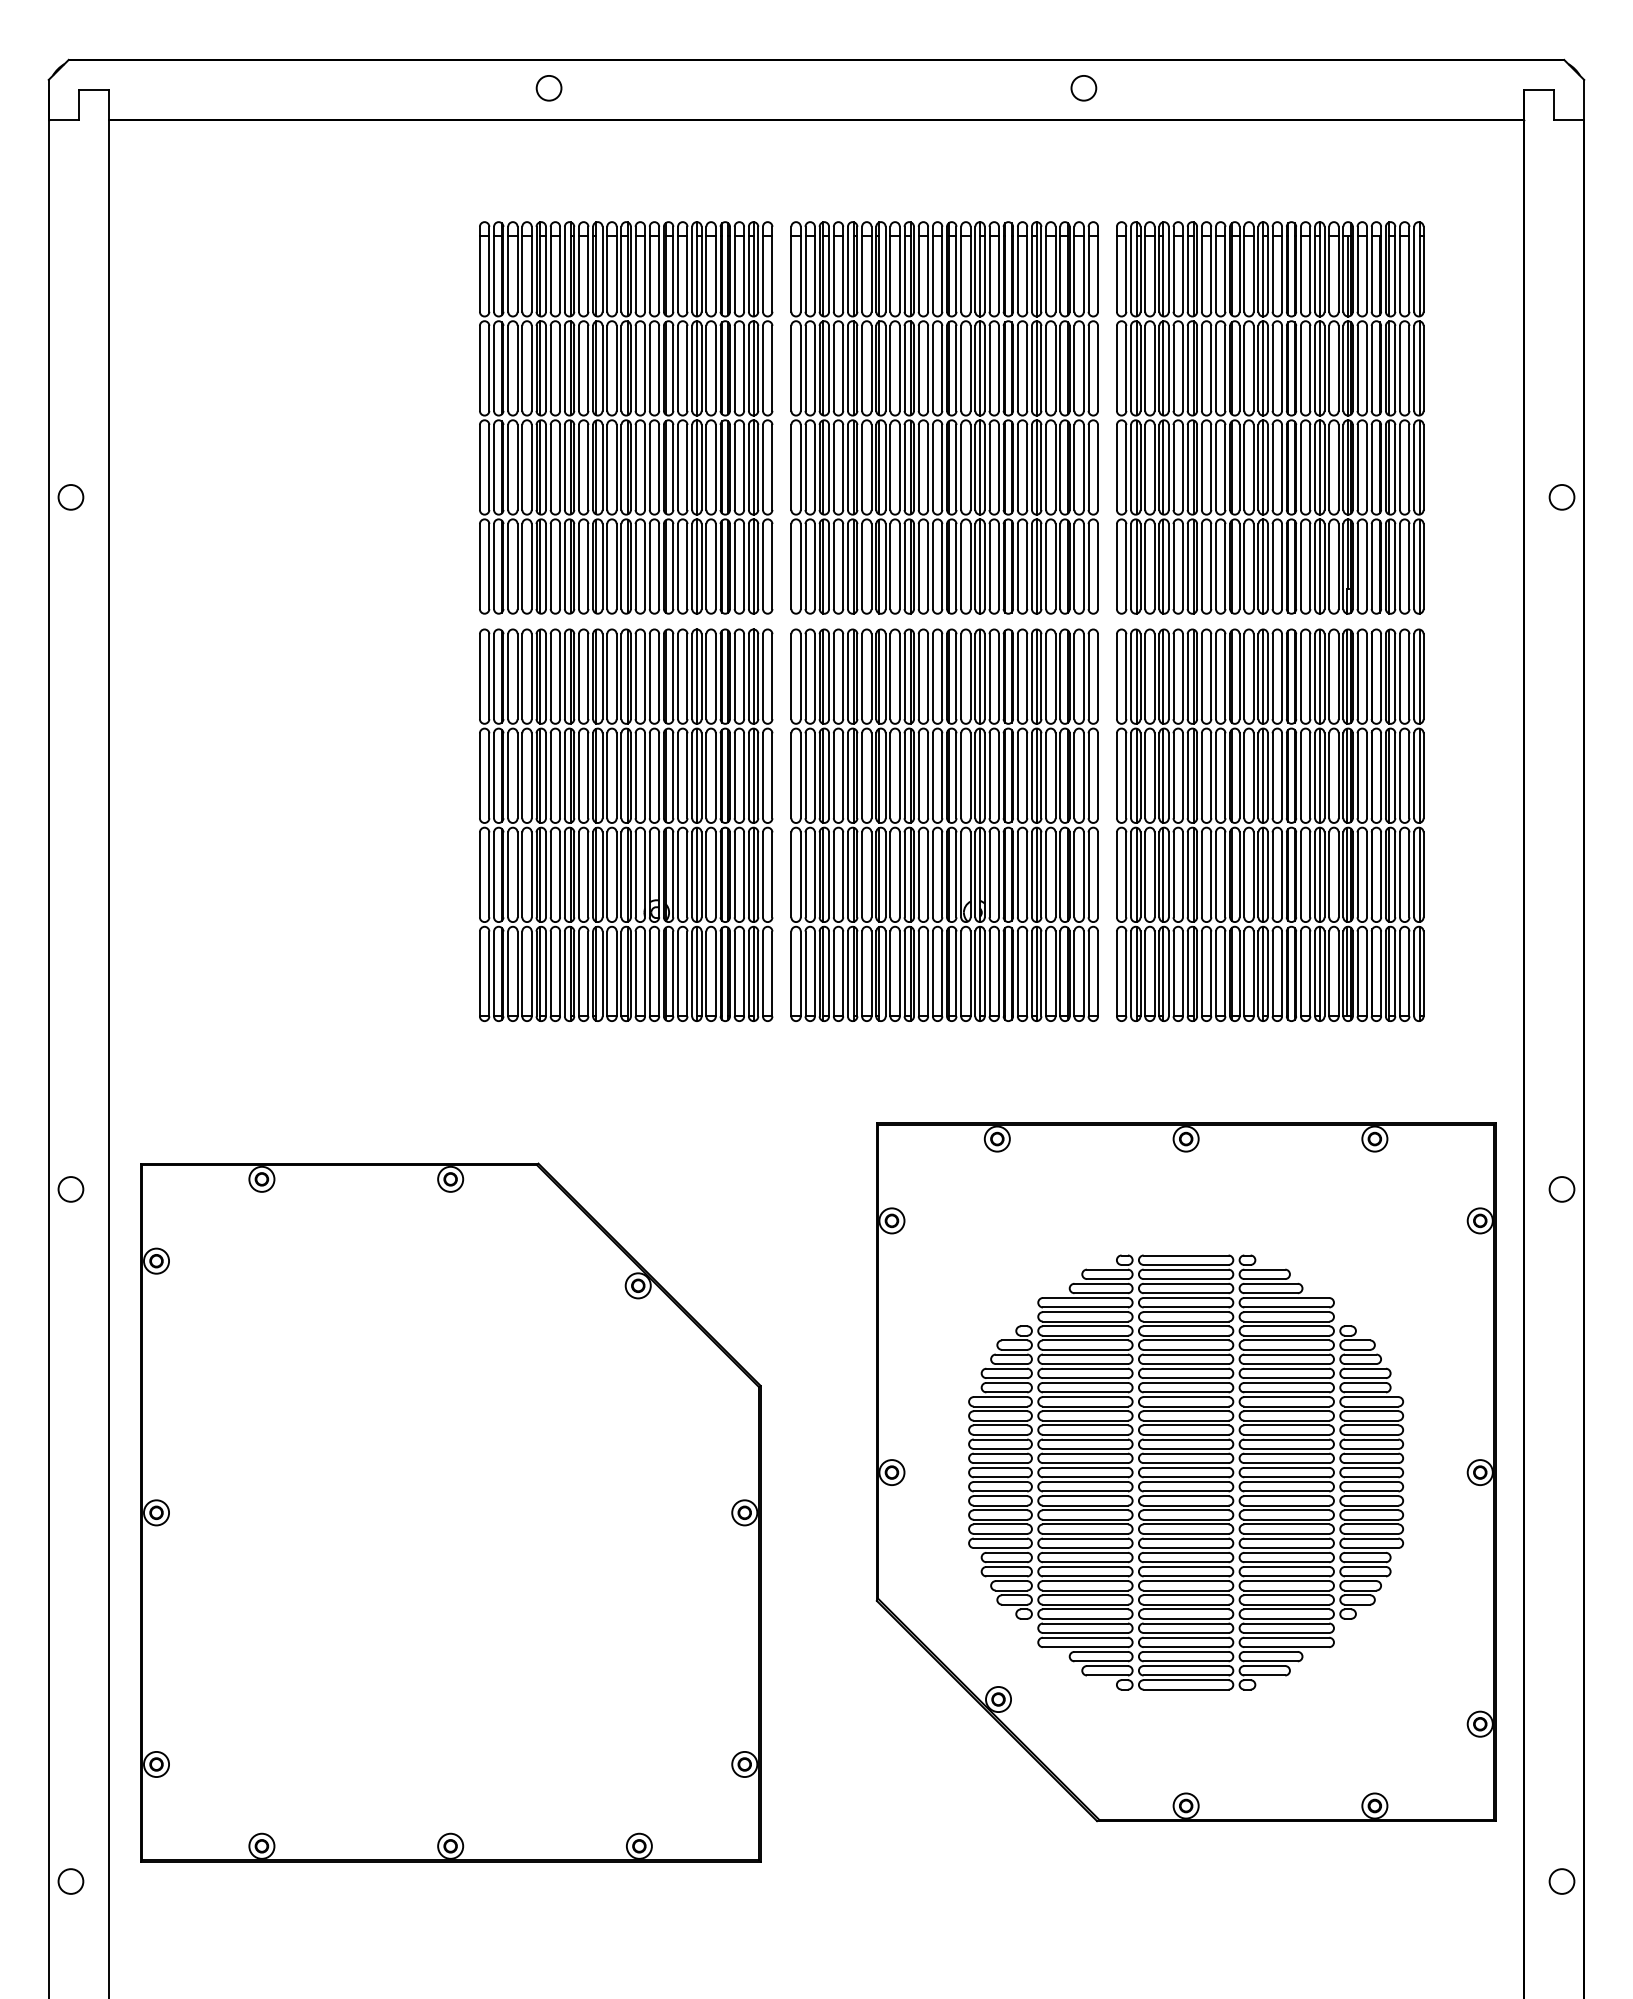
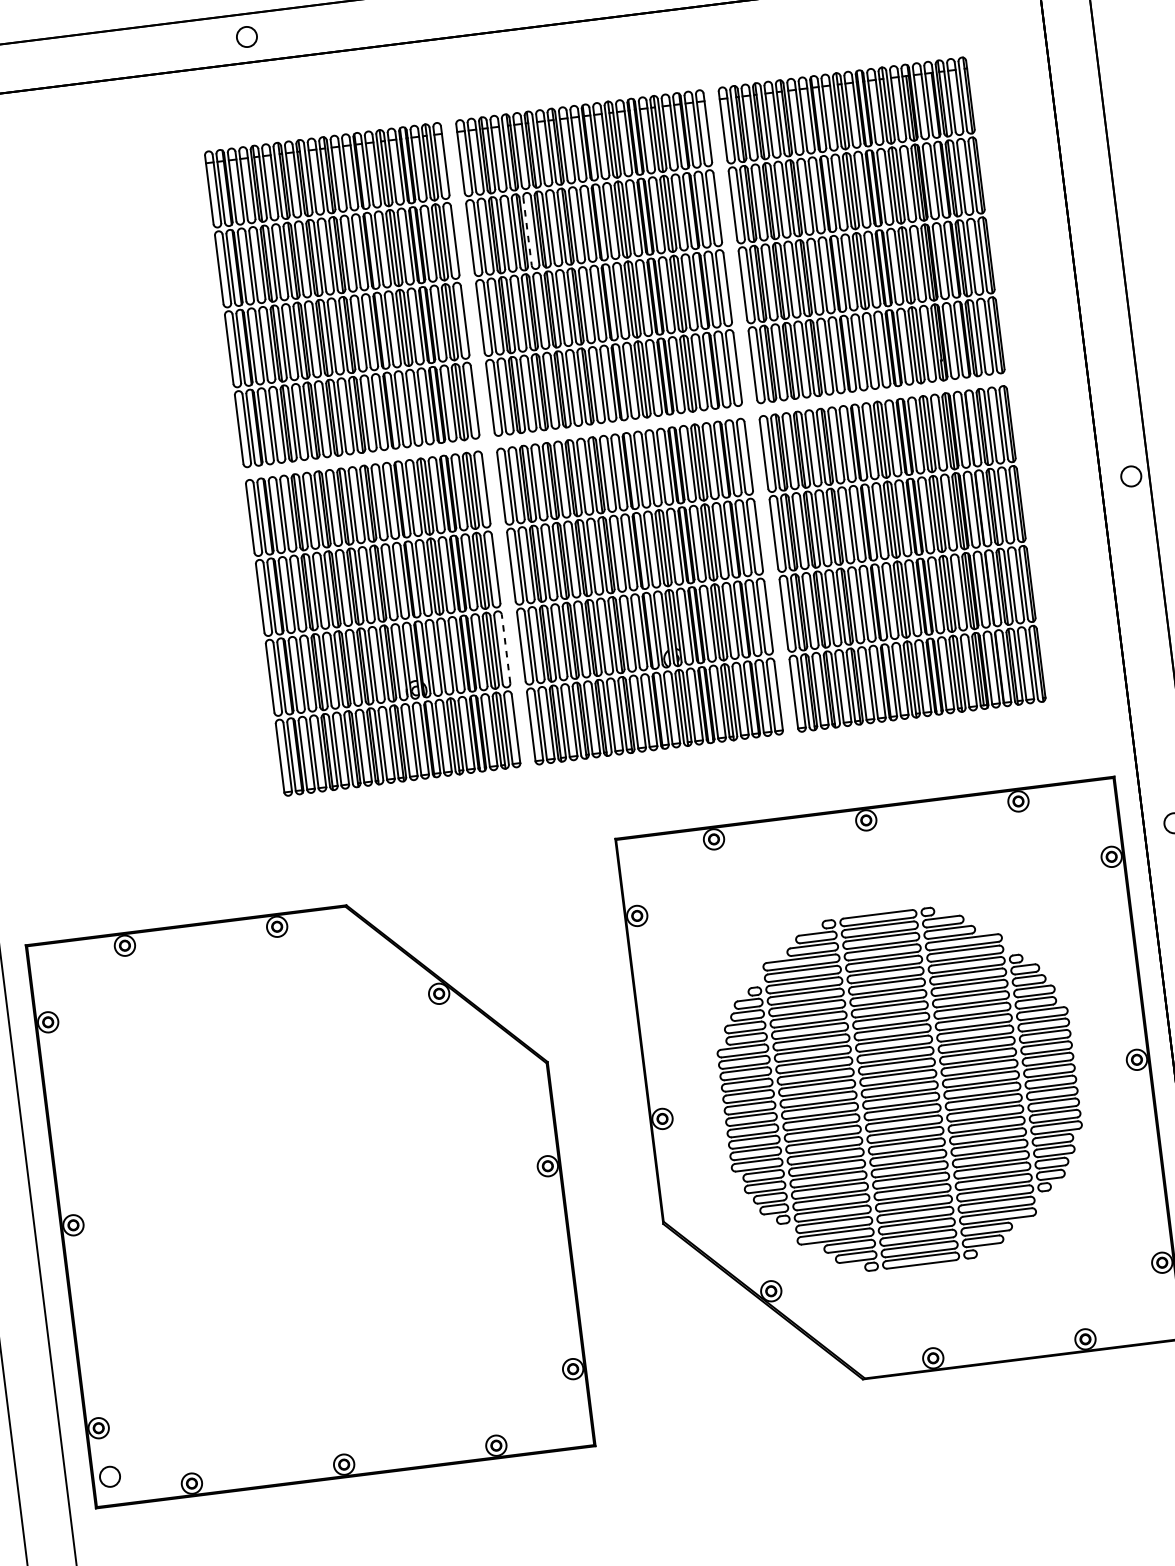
line: (862, 368) -> (527, 231), solid -> dashed
circle: (1561, 497) -> (1130, 476), moved
line: (696, 566) -> (413, 407), removed
line: (1263, 566) -> (871, 350), removed
line: (980, 676) -> (653, 468), removed
line: (696, 874) -> (444, 656), removed
line: (772, 874) -> (506, 648), solid -> dashed
circle: (70, 1881) -> (109, 1476), moved

